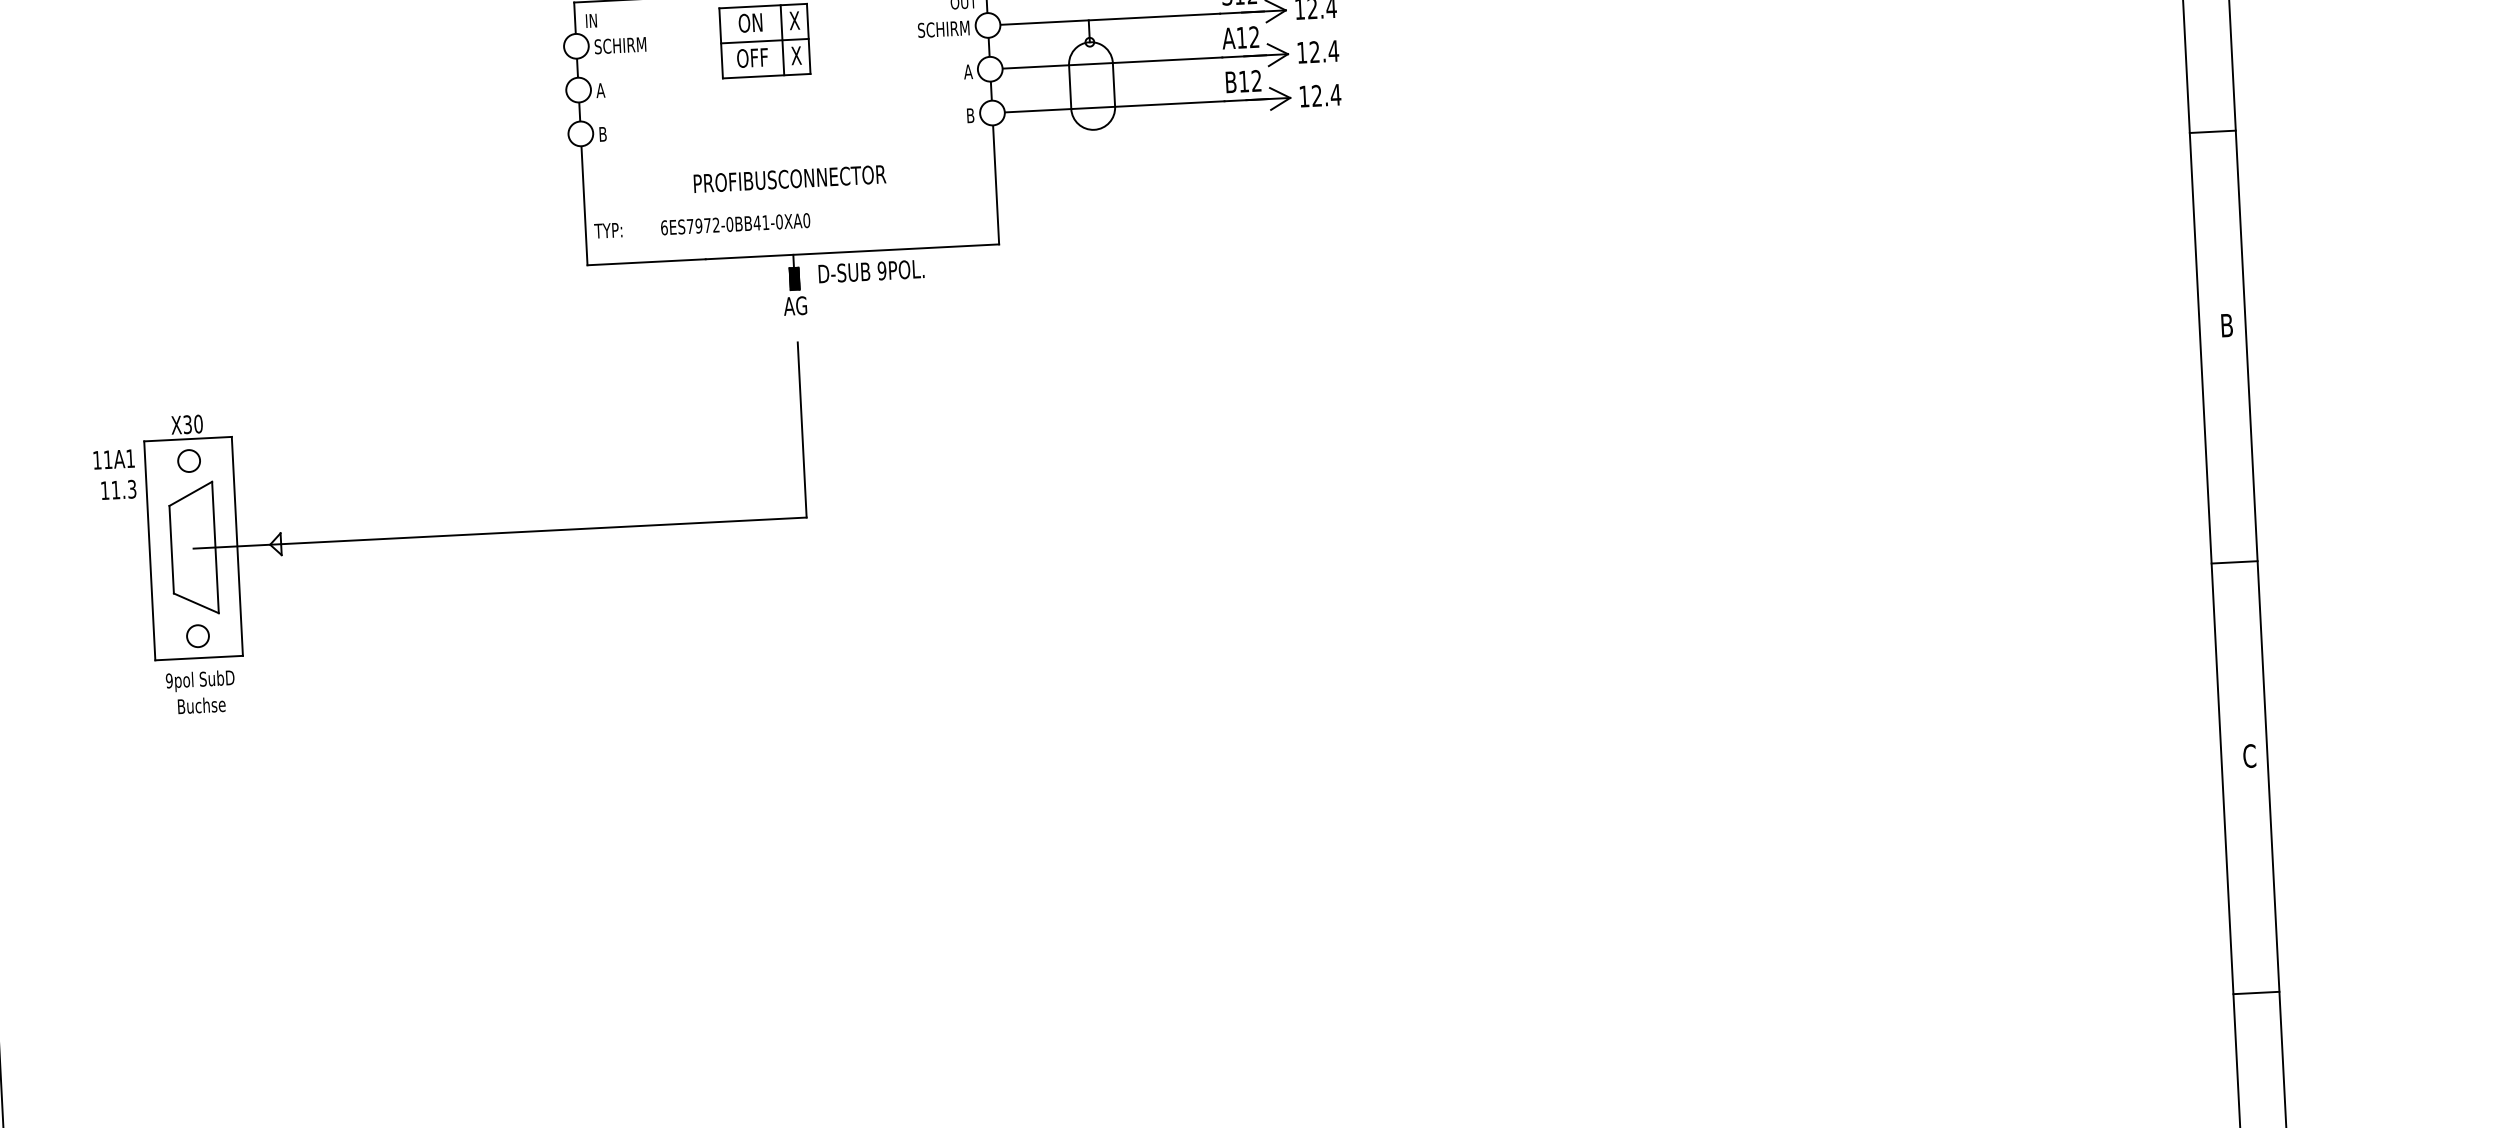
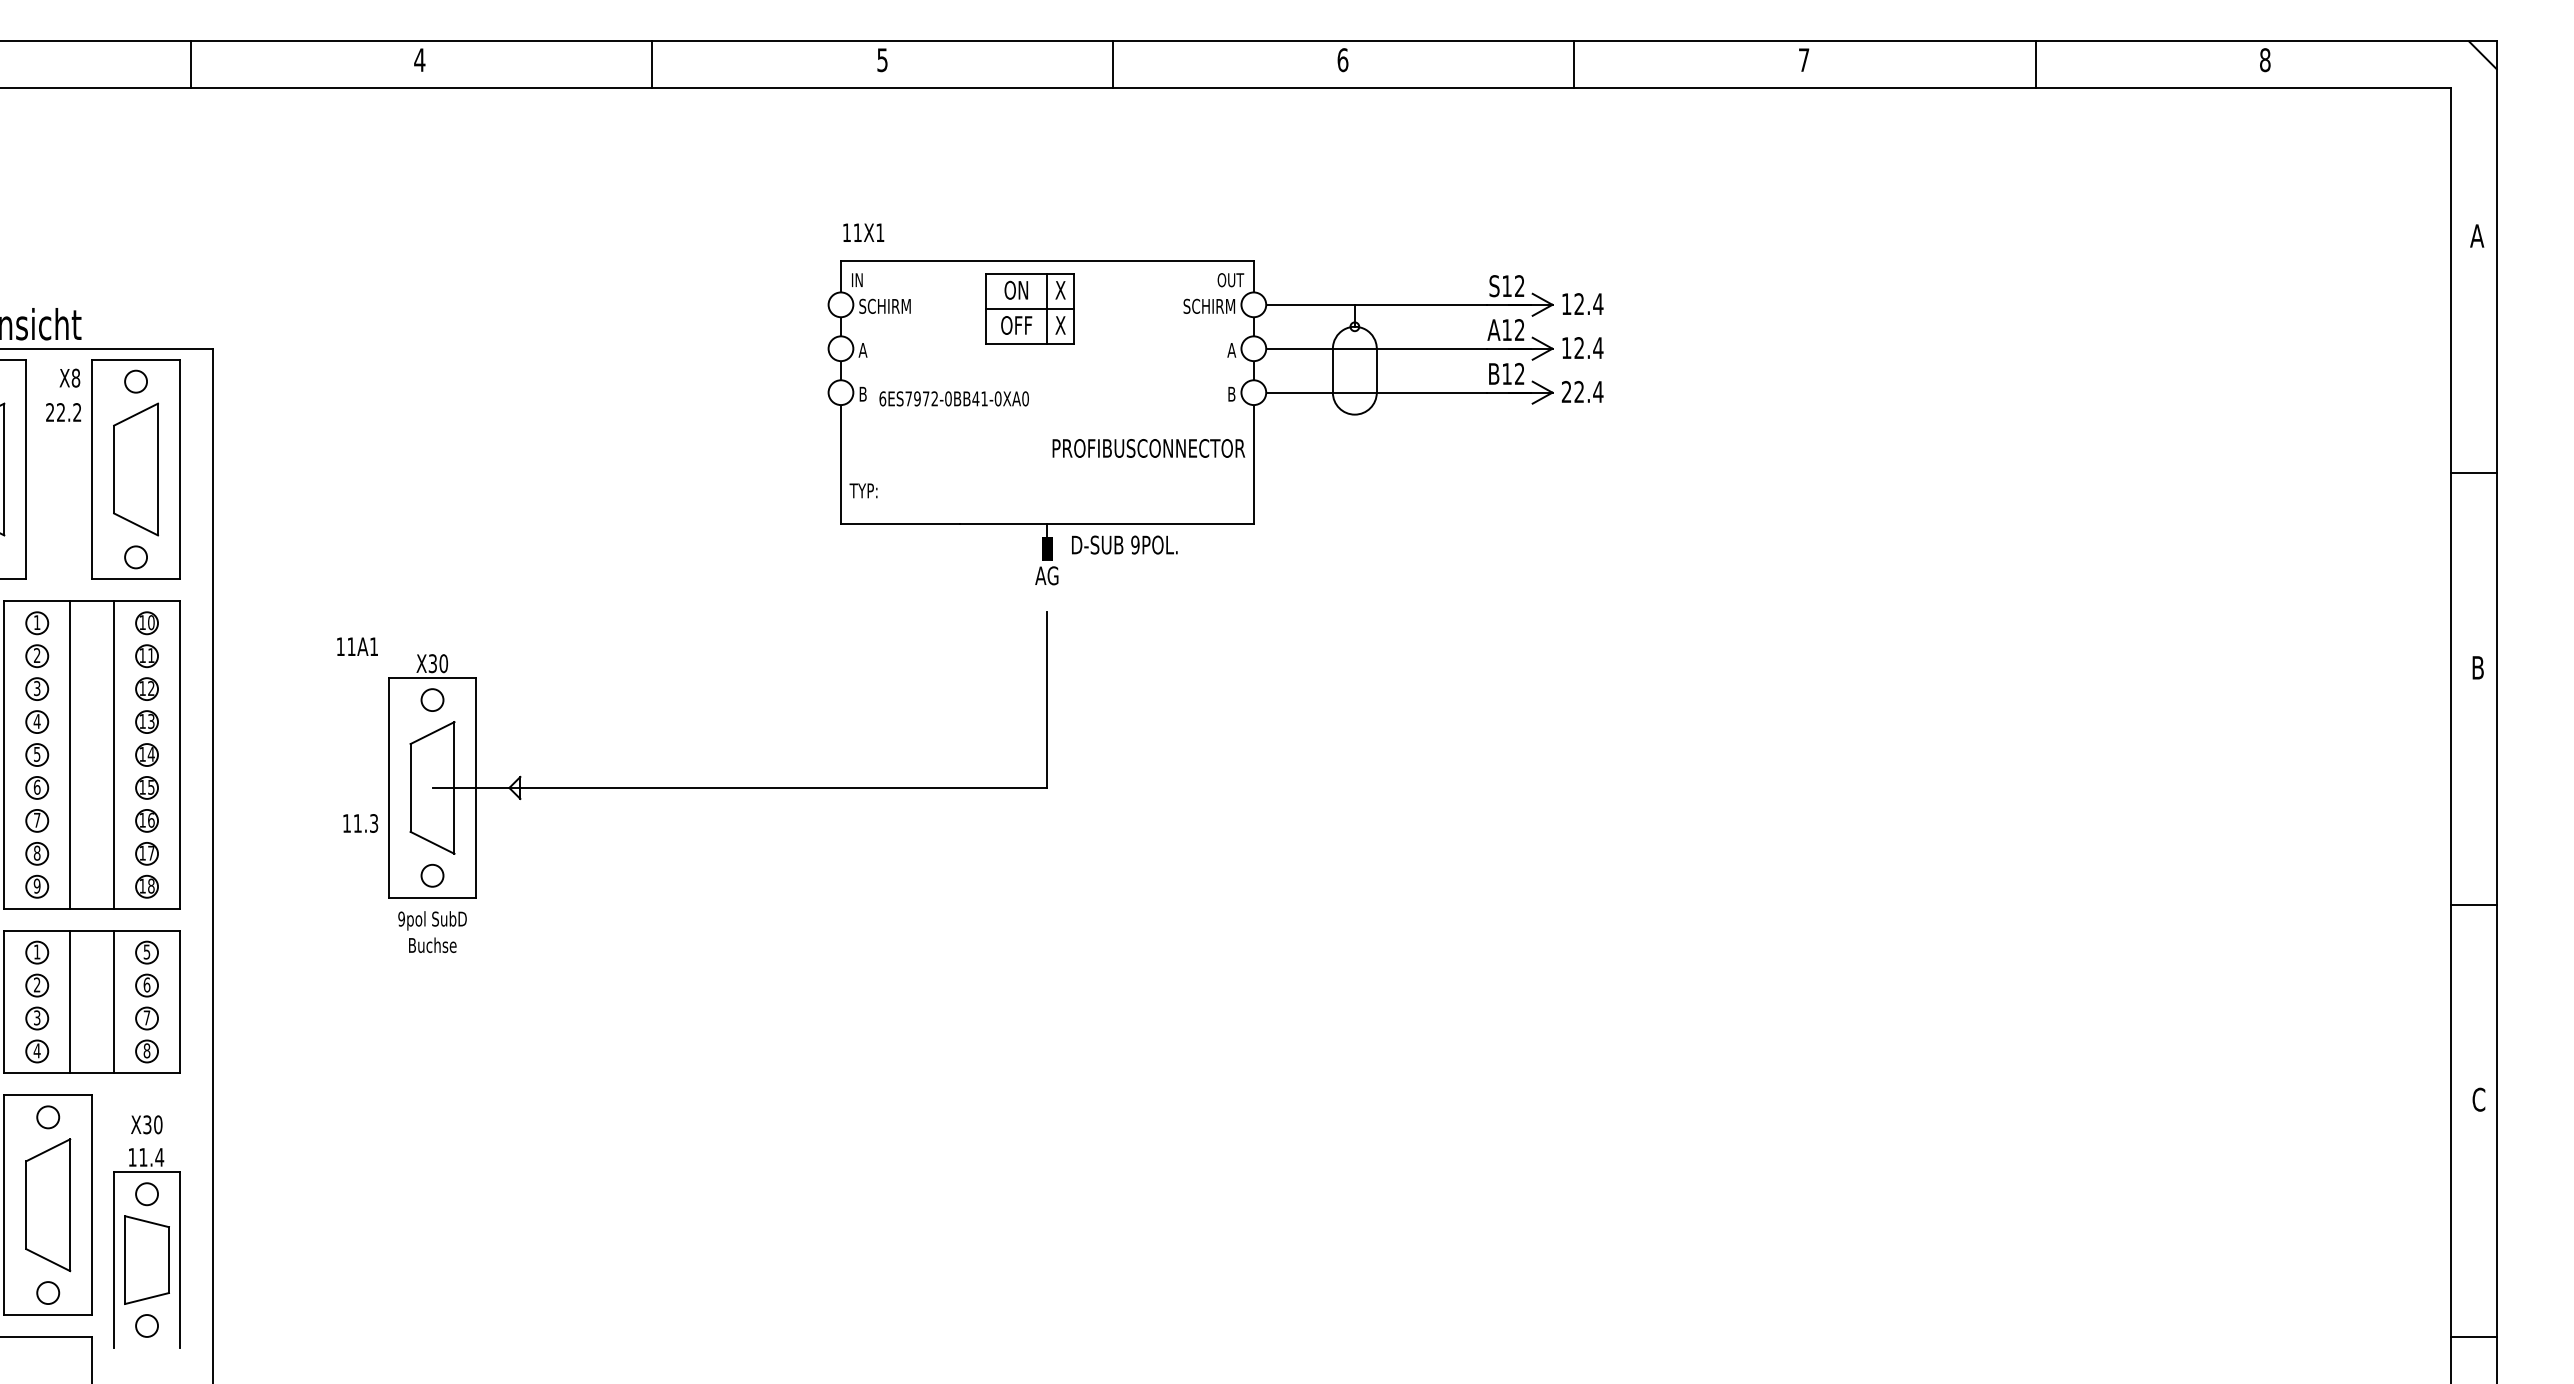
text: (1304, 96) -> (1566, 391), 12.4 -> 22.4
text: (789, 179) -> (1148, 448), moved
text: (734, 223) -> (953, 398), moved
text: (114, 459) -> (357, 646), moved
text: (118, 489) -> (360, 823), moved

